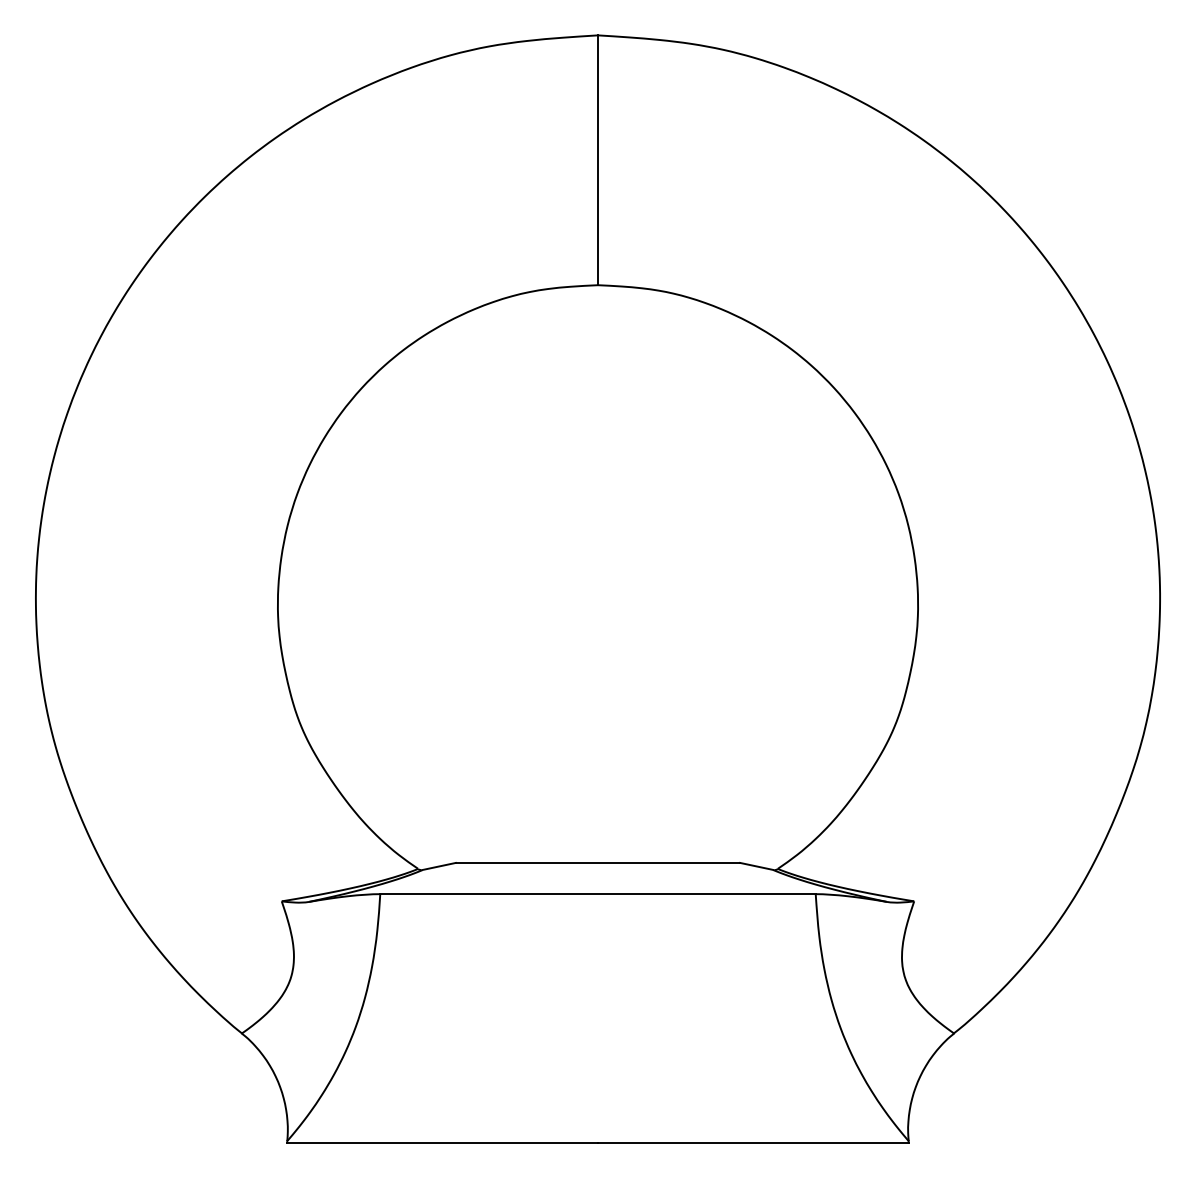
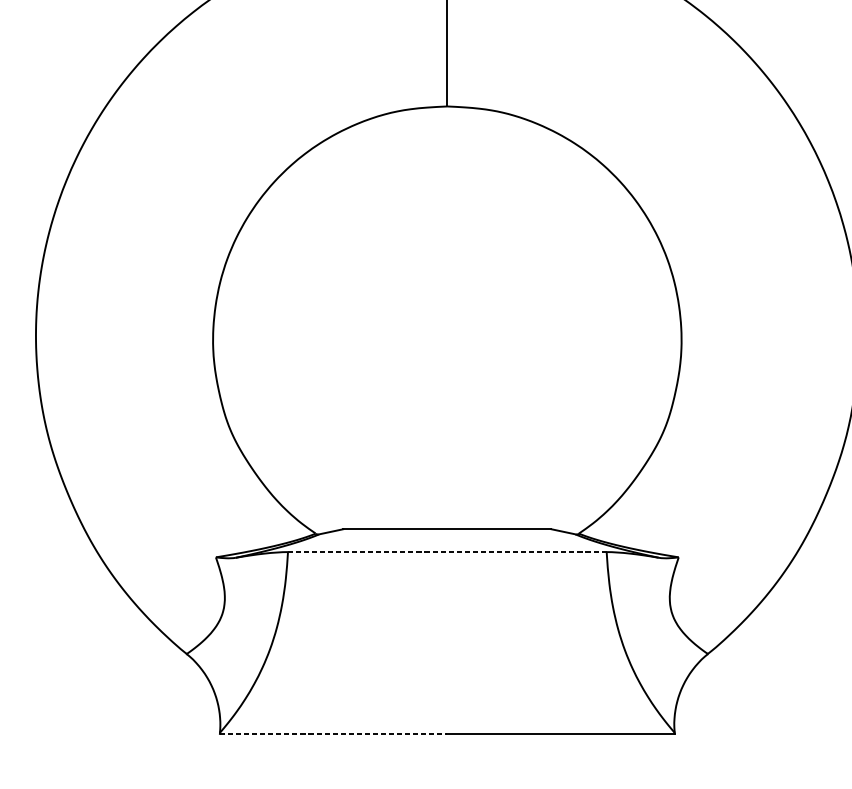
line: (598, 894) -> (447, 552), solid -> dashed
line: (443, 1142) -> (334, 733), solid -> dashed

